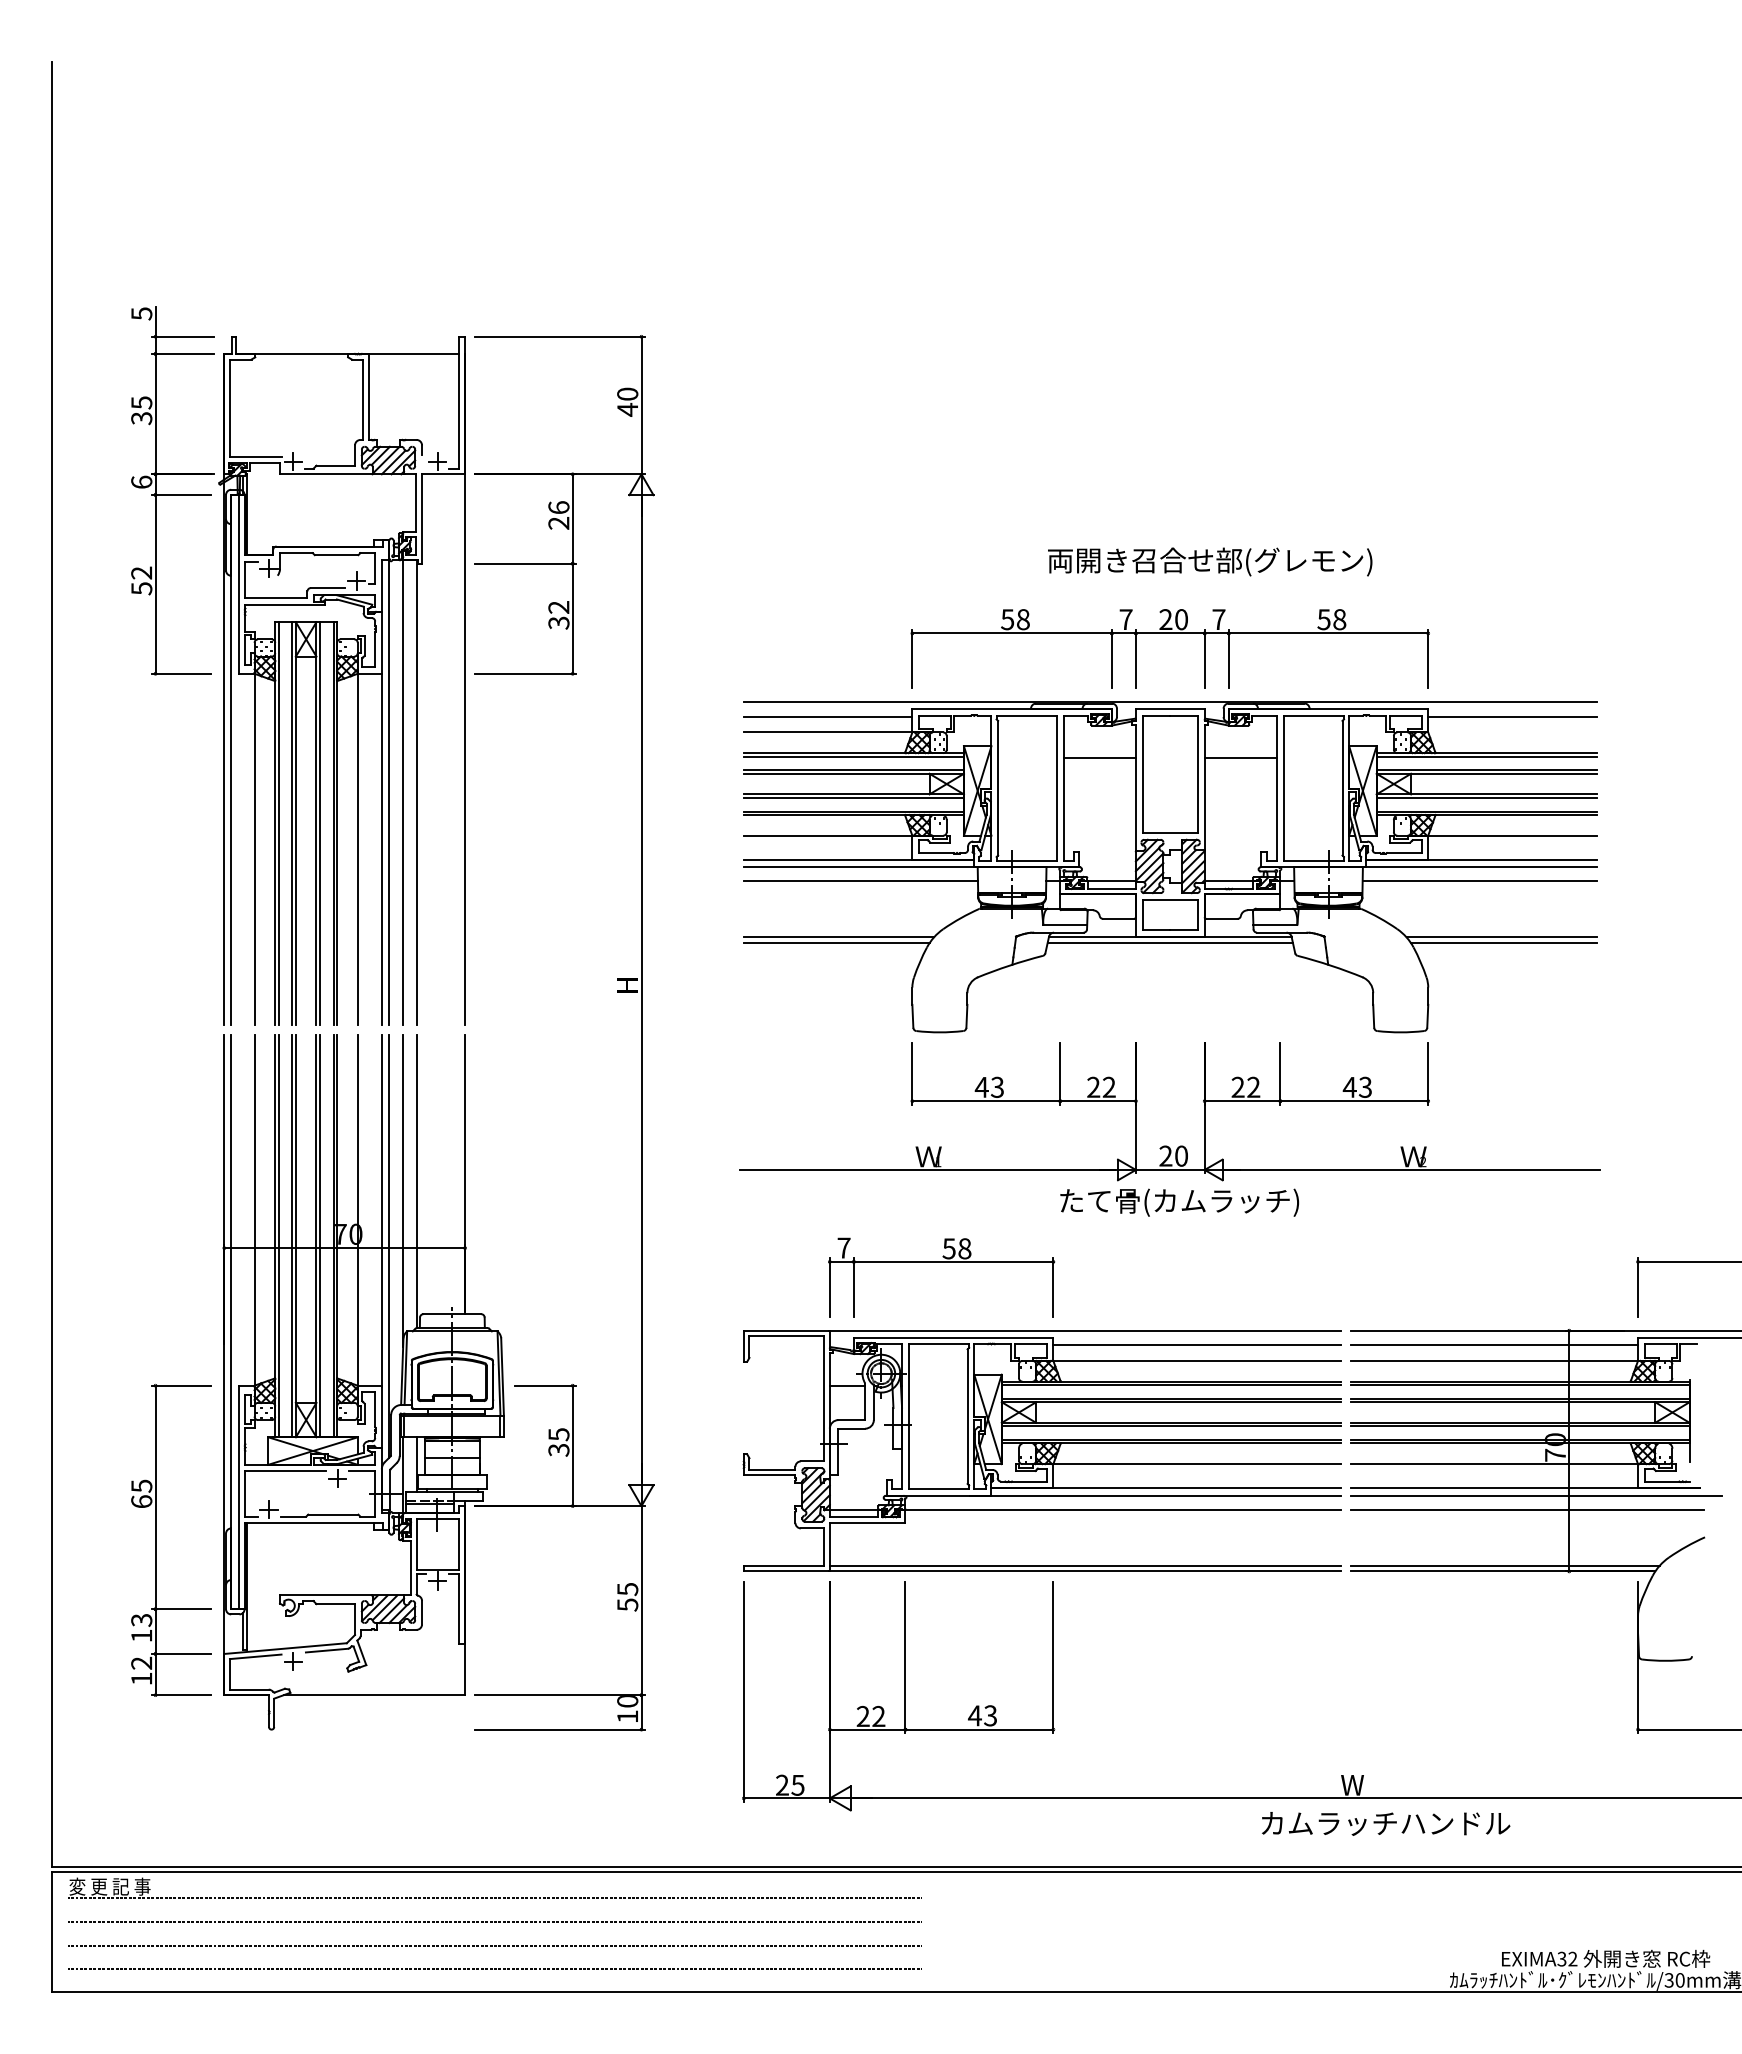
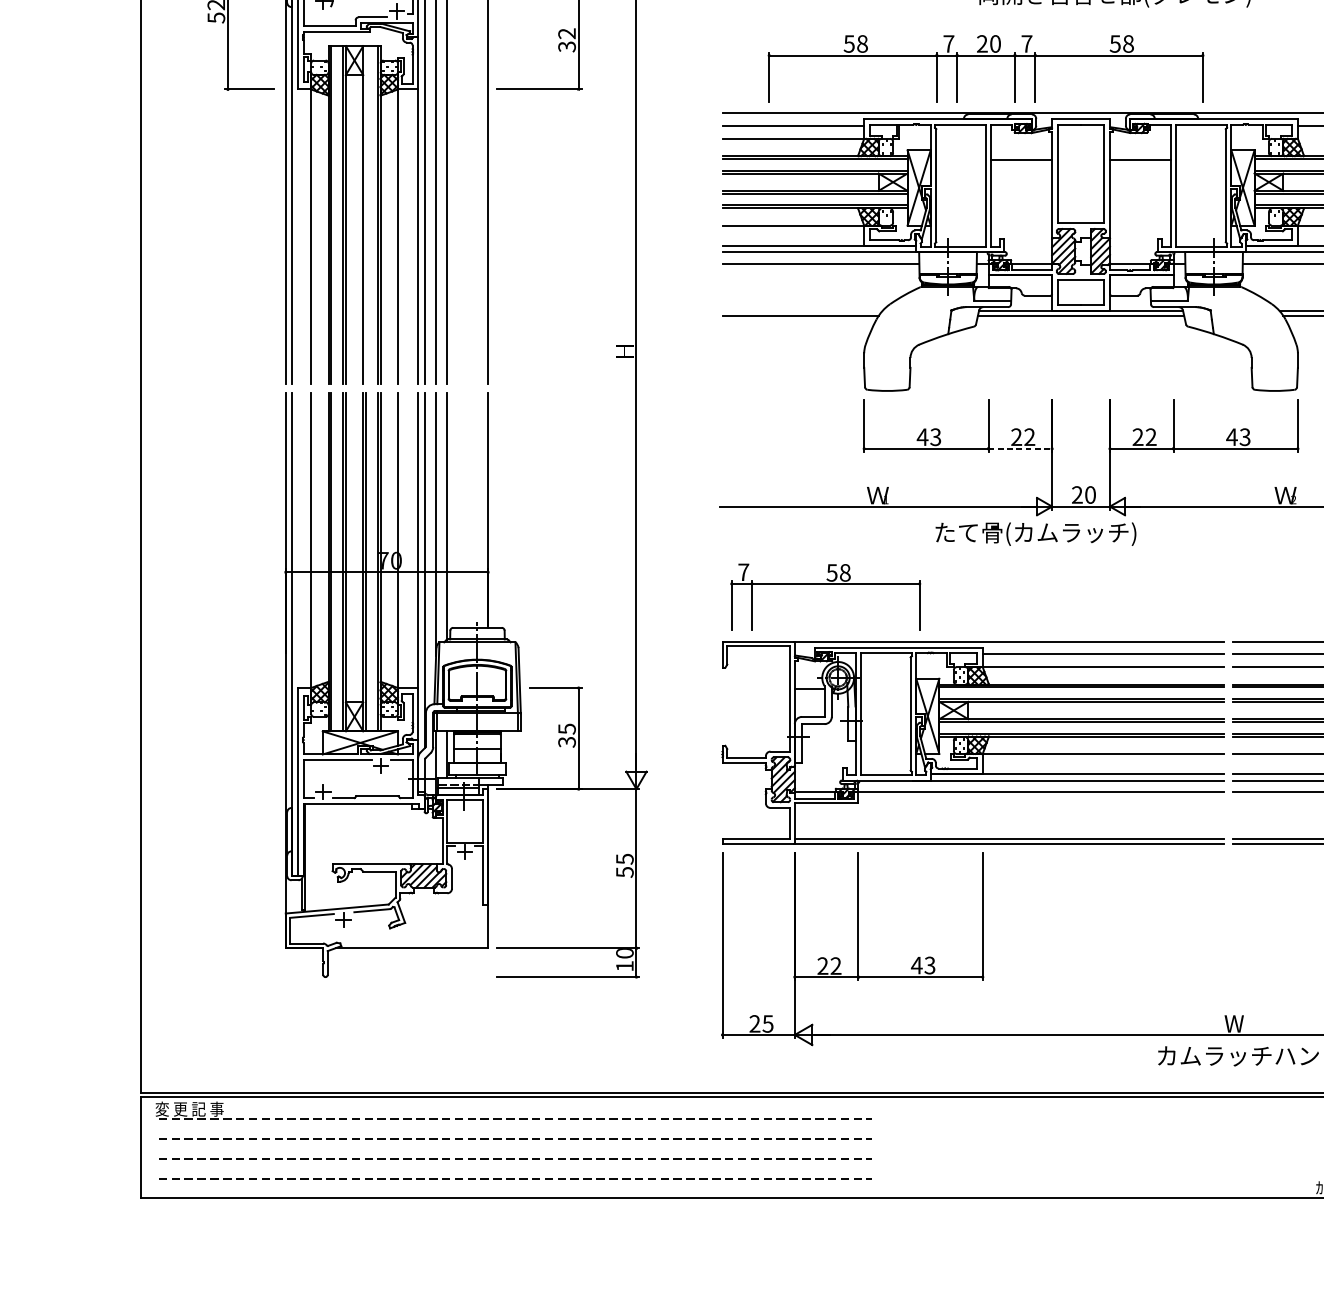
part: (1169, 633) -> (985, 55), moved
line: (319, 823) -> (365, 215), removed
line: (838, 937) -> (802, 311), removed
line: (1098, 1101) -> (1020, 449), solid -> dashed
text: (1179, 1202) -> (1035, 533), moved
part: (941, 1262) -> (825, 584), moved
part: (156, 1540) -> (228, 818), removed

